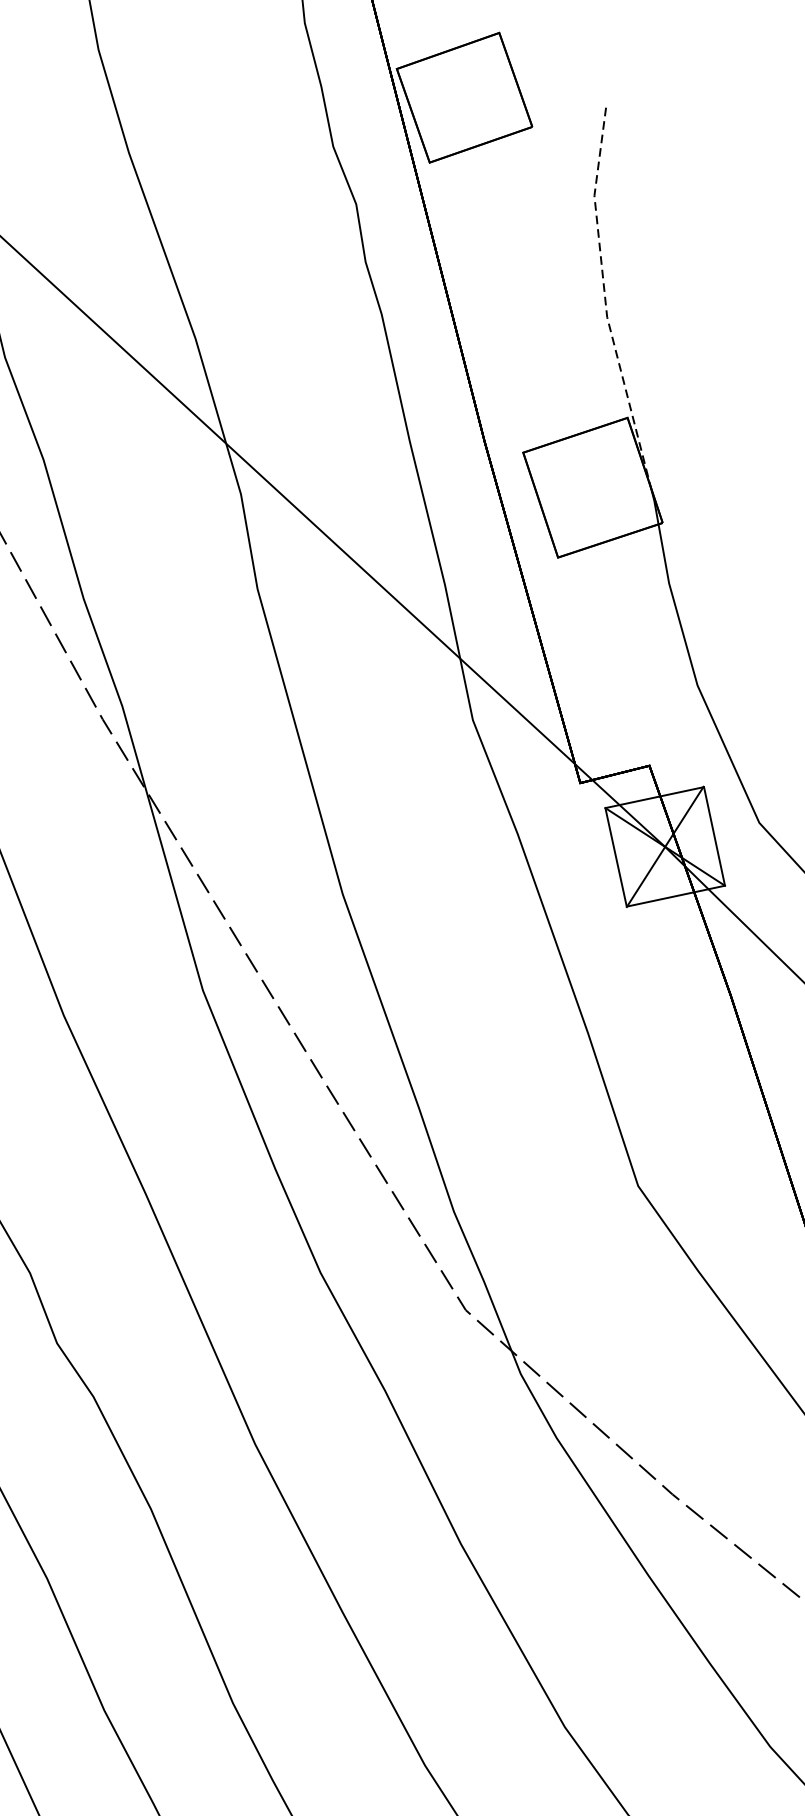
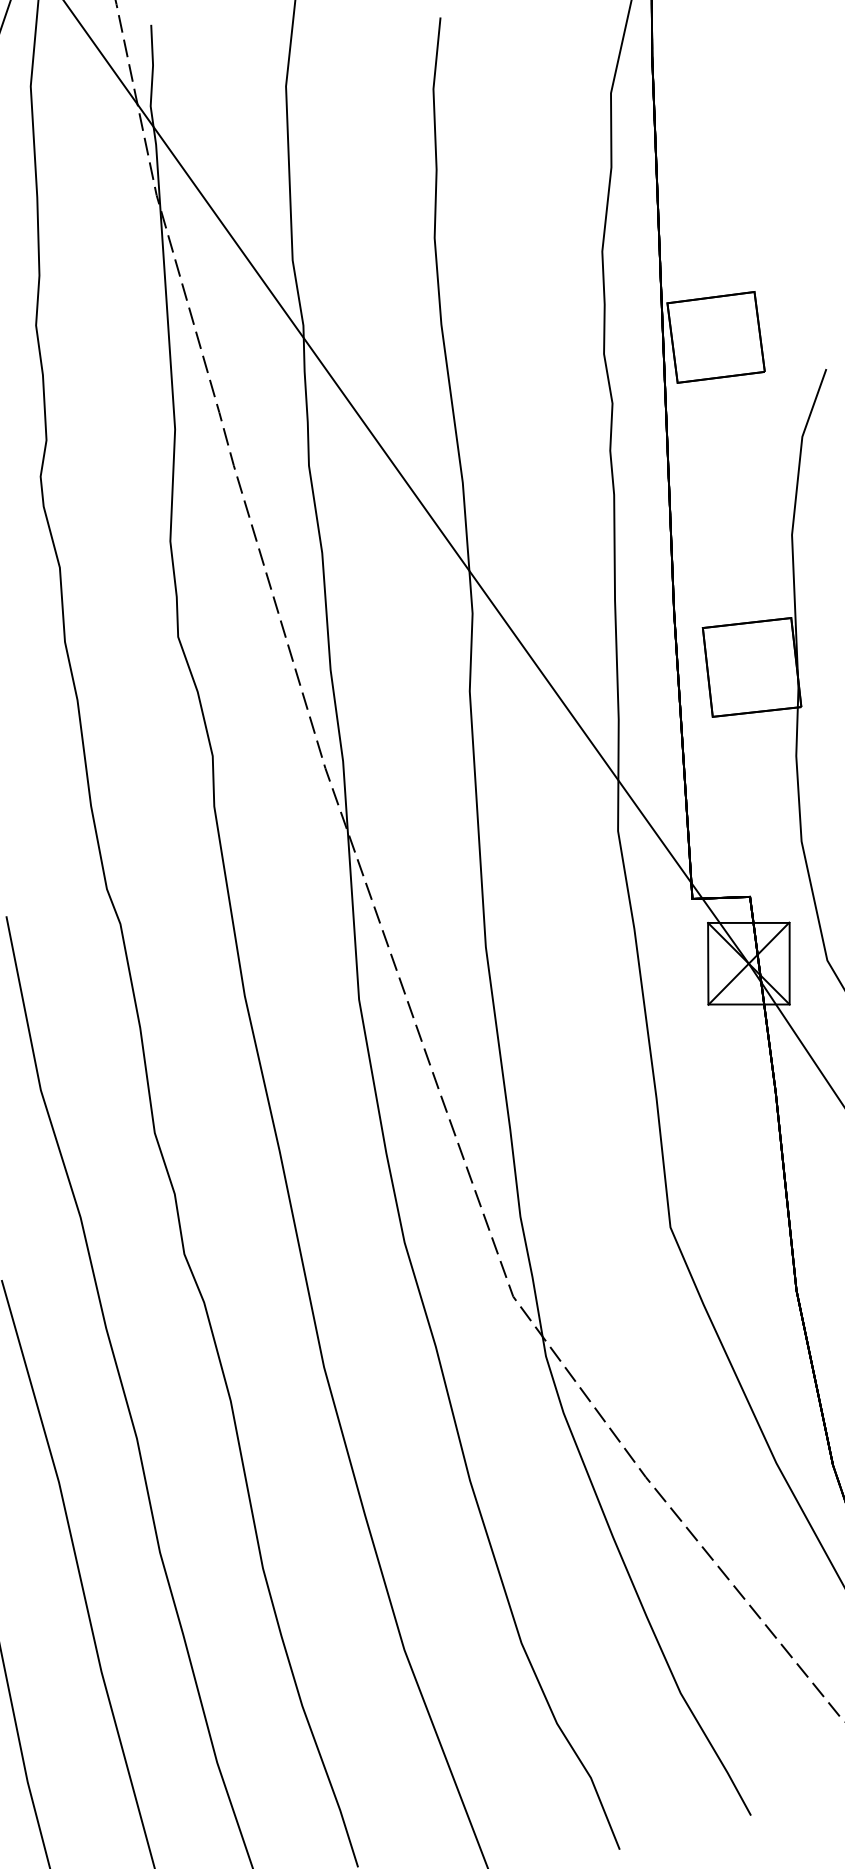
line: (605, 300) -> (793, 521), dashed -> solid

